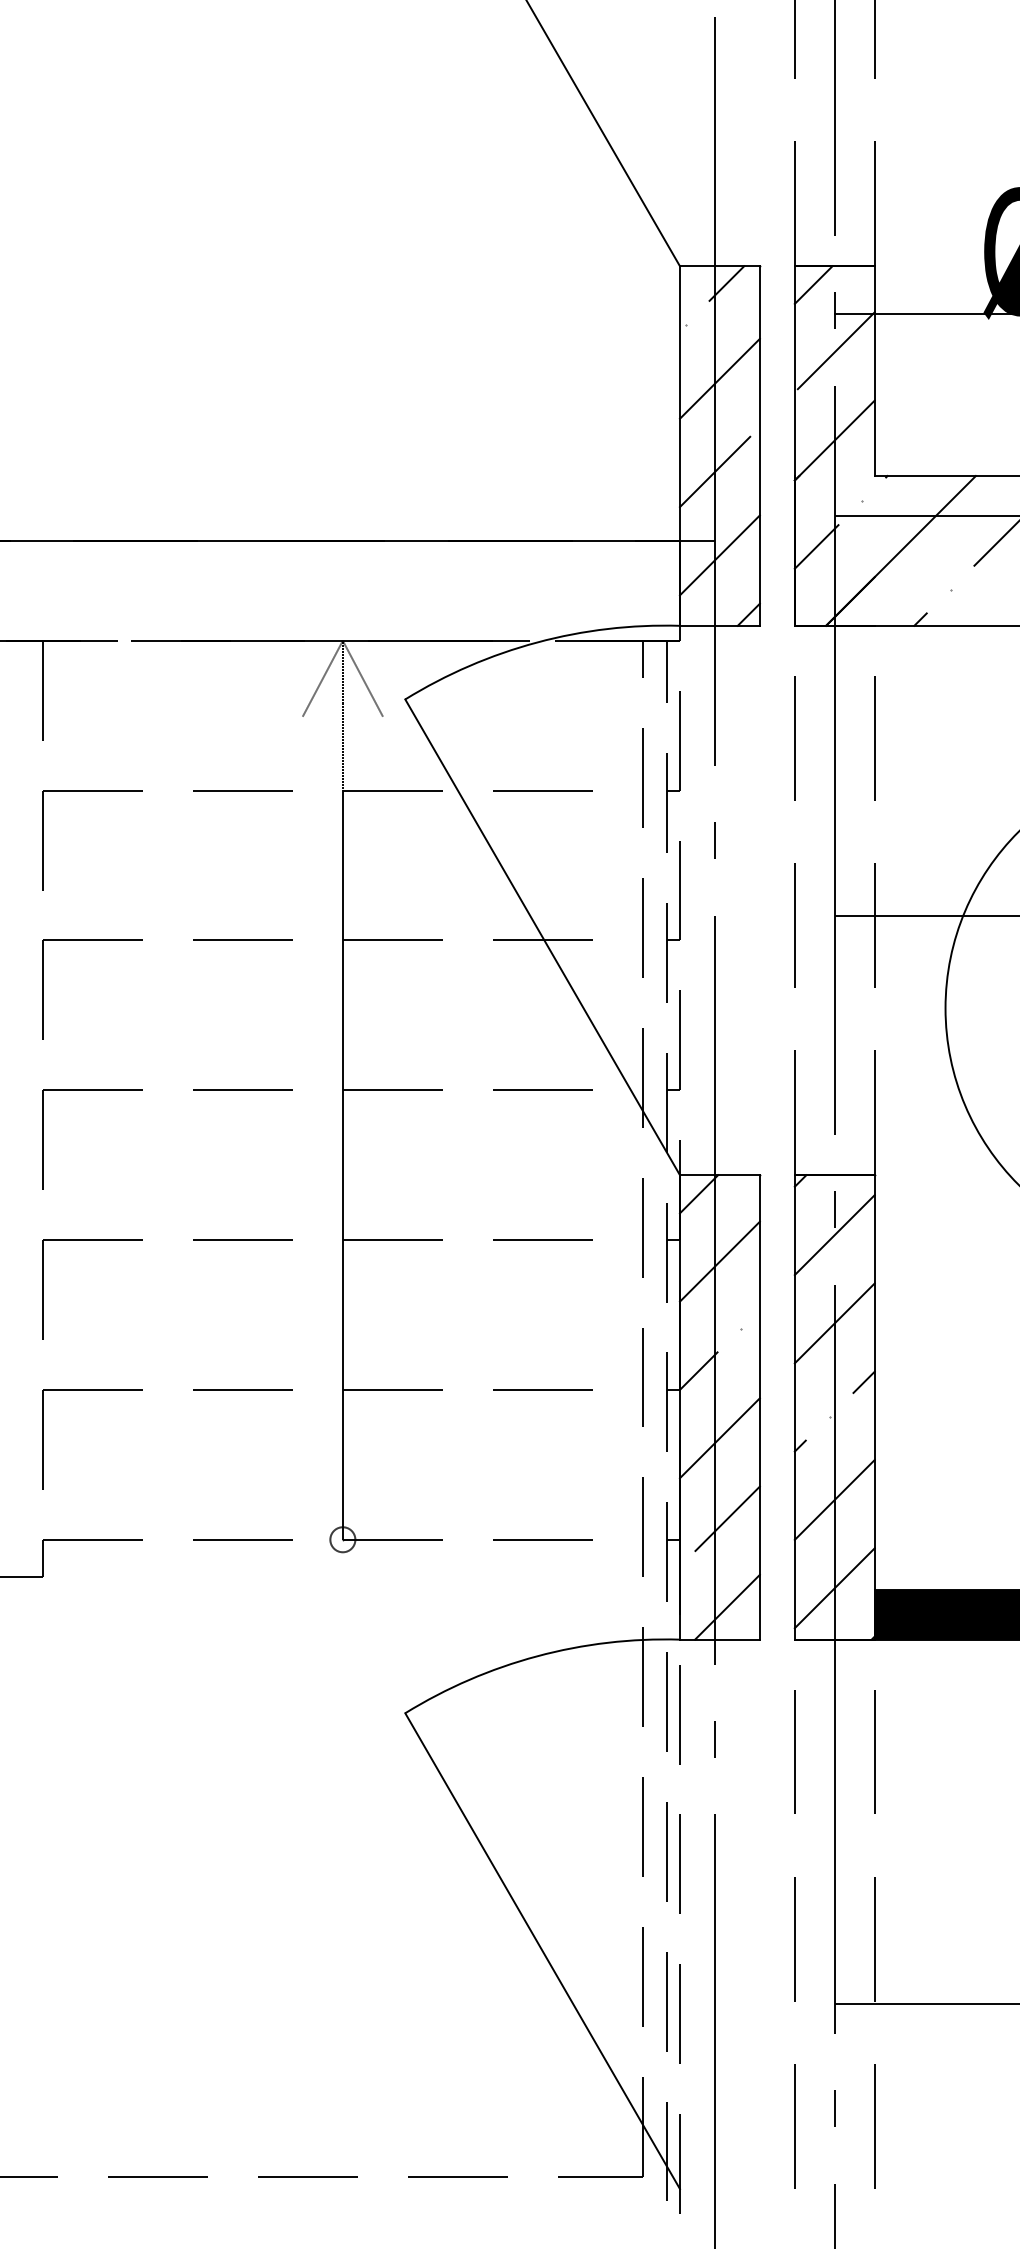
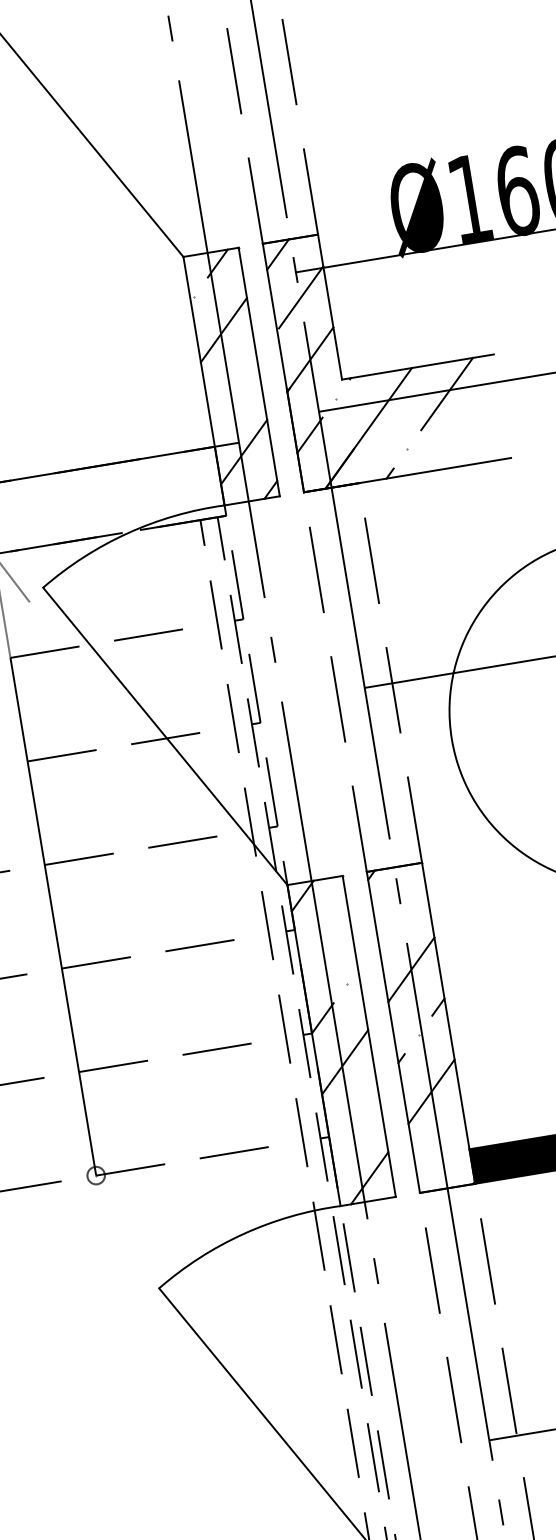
line: (714, 471) -> (230, 394), removed
line: (834, 1235) -> (401, 909), removed
line: (719, 1261) -> (324, 940), removed
line: (727, 1518) -> (359, 1116), removed
line: (834, 1588) -> (441, 1153), removed

